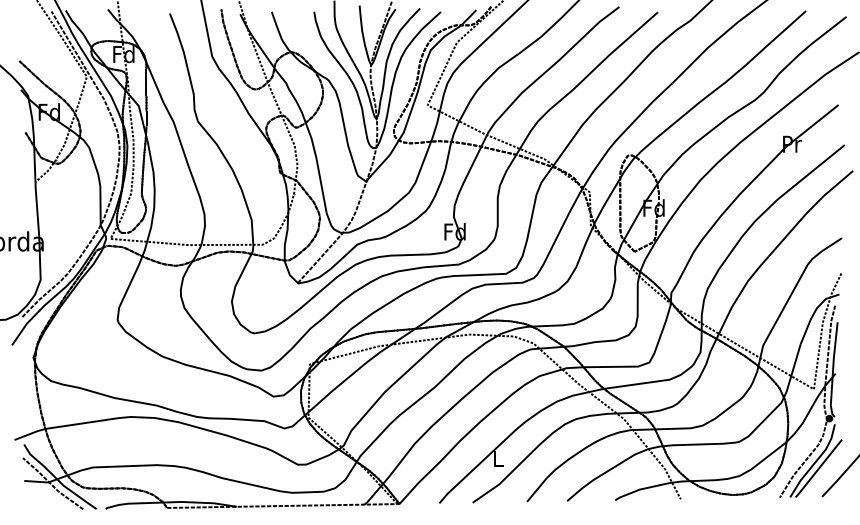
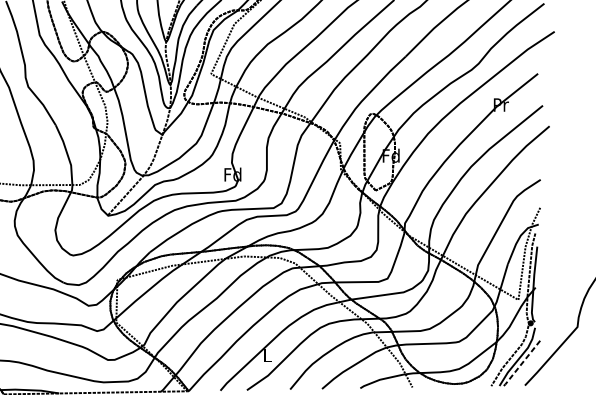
line: (818, 469) -> (522, 363), solid -> dashed

